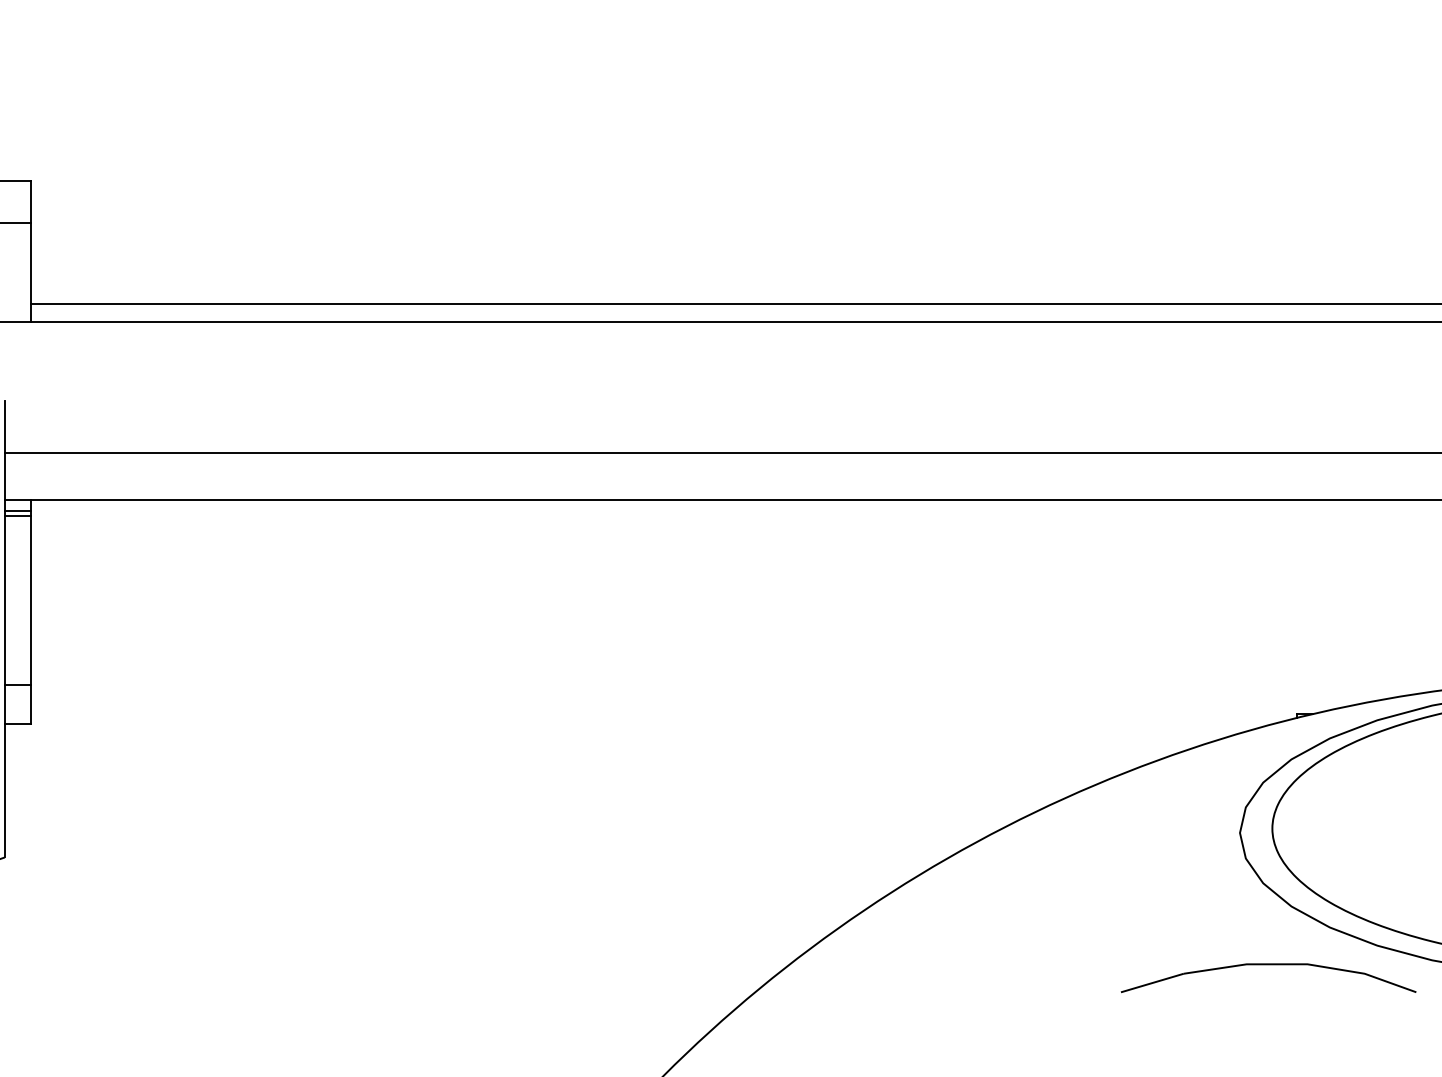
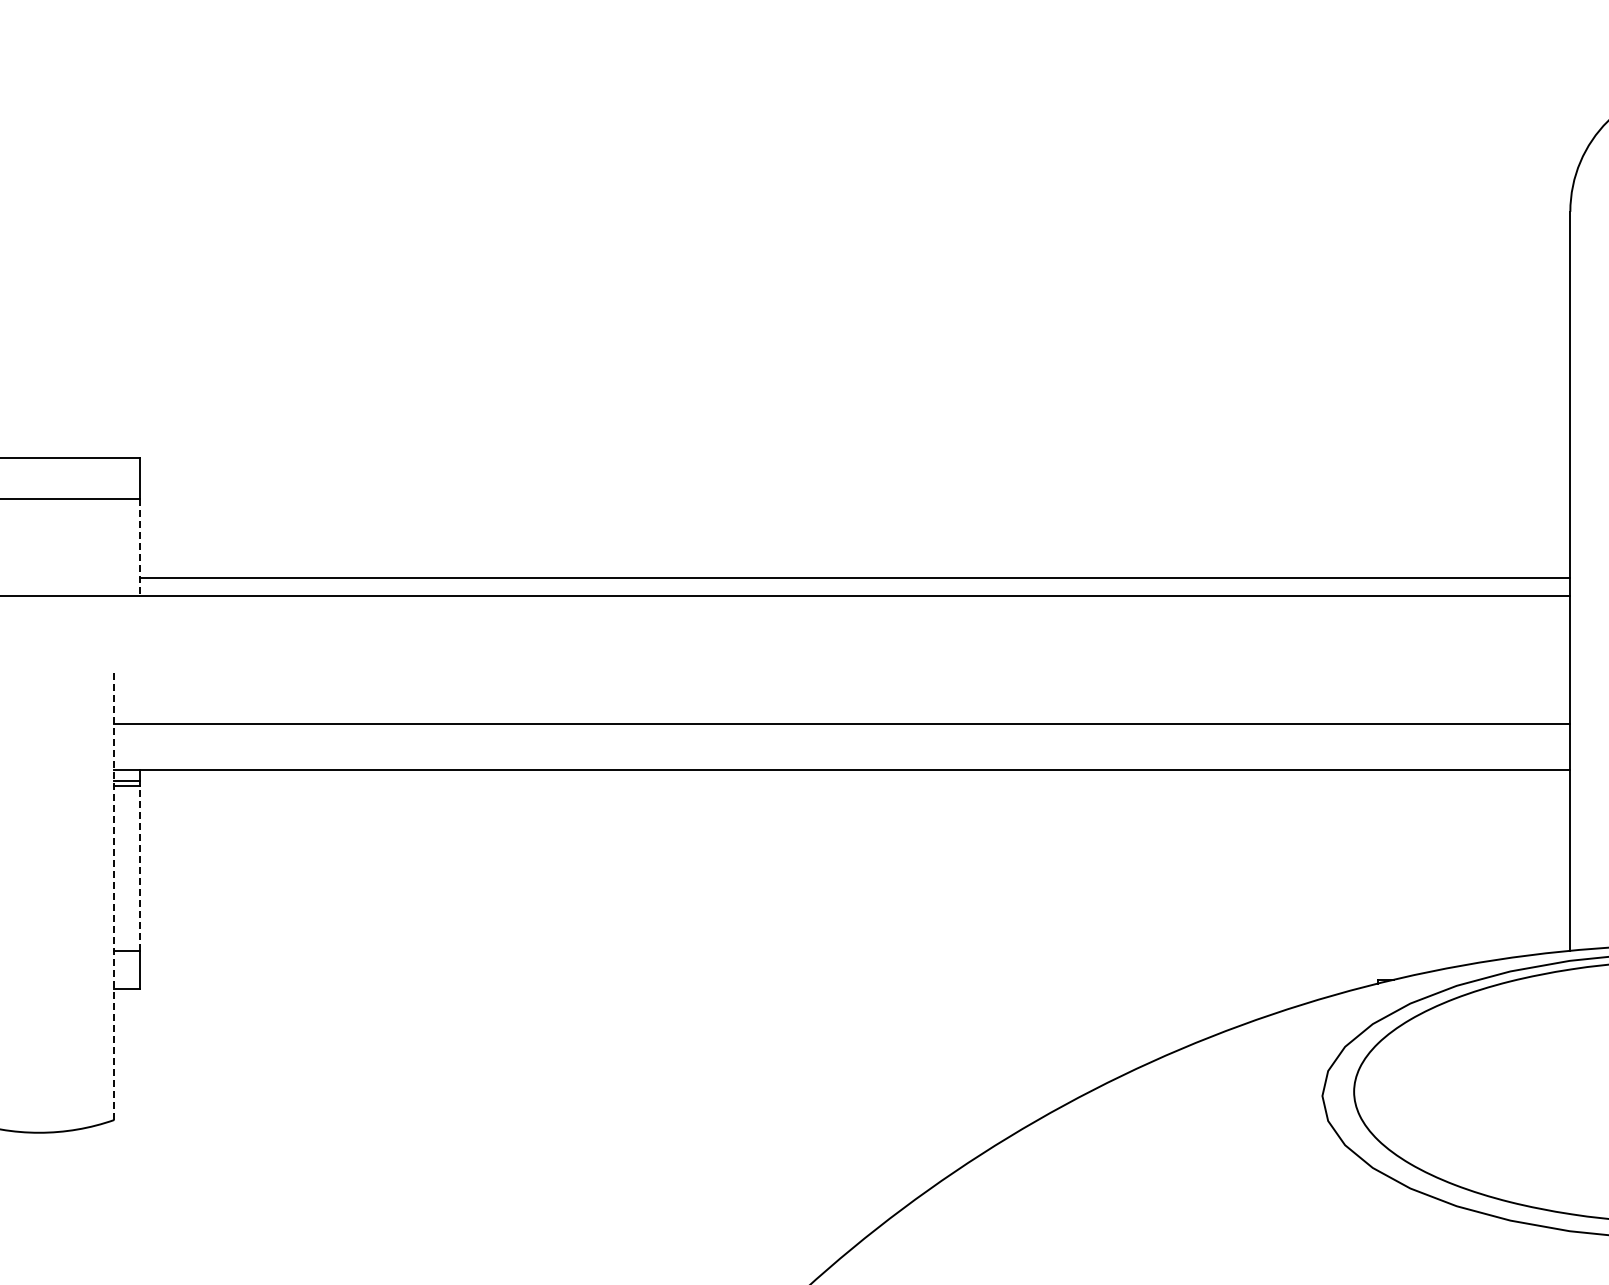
line: (31, 273) -> (140, 548), solid -> dashed
line: (31, 600) -> (140, 868), solid -> dashed
line: (5, 629) -> (114, 897), solid -> dashed
part: (1268, 965) -> (1350, 1225), removed

